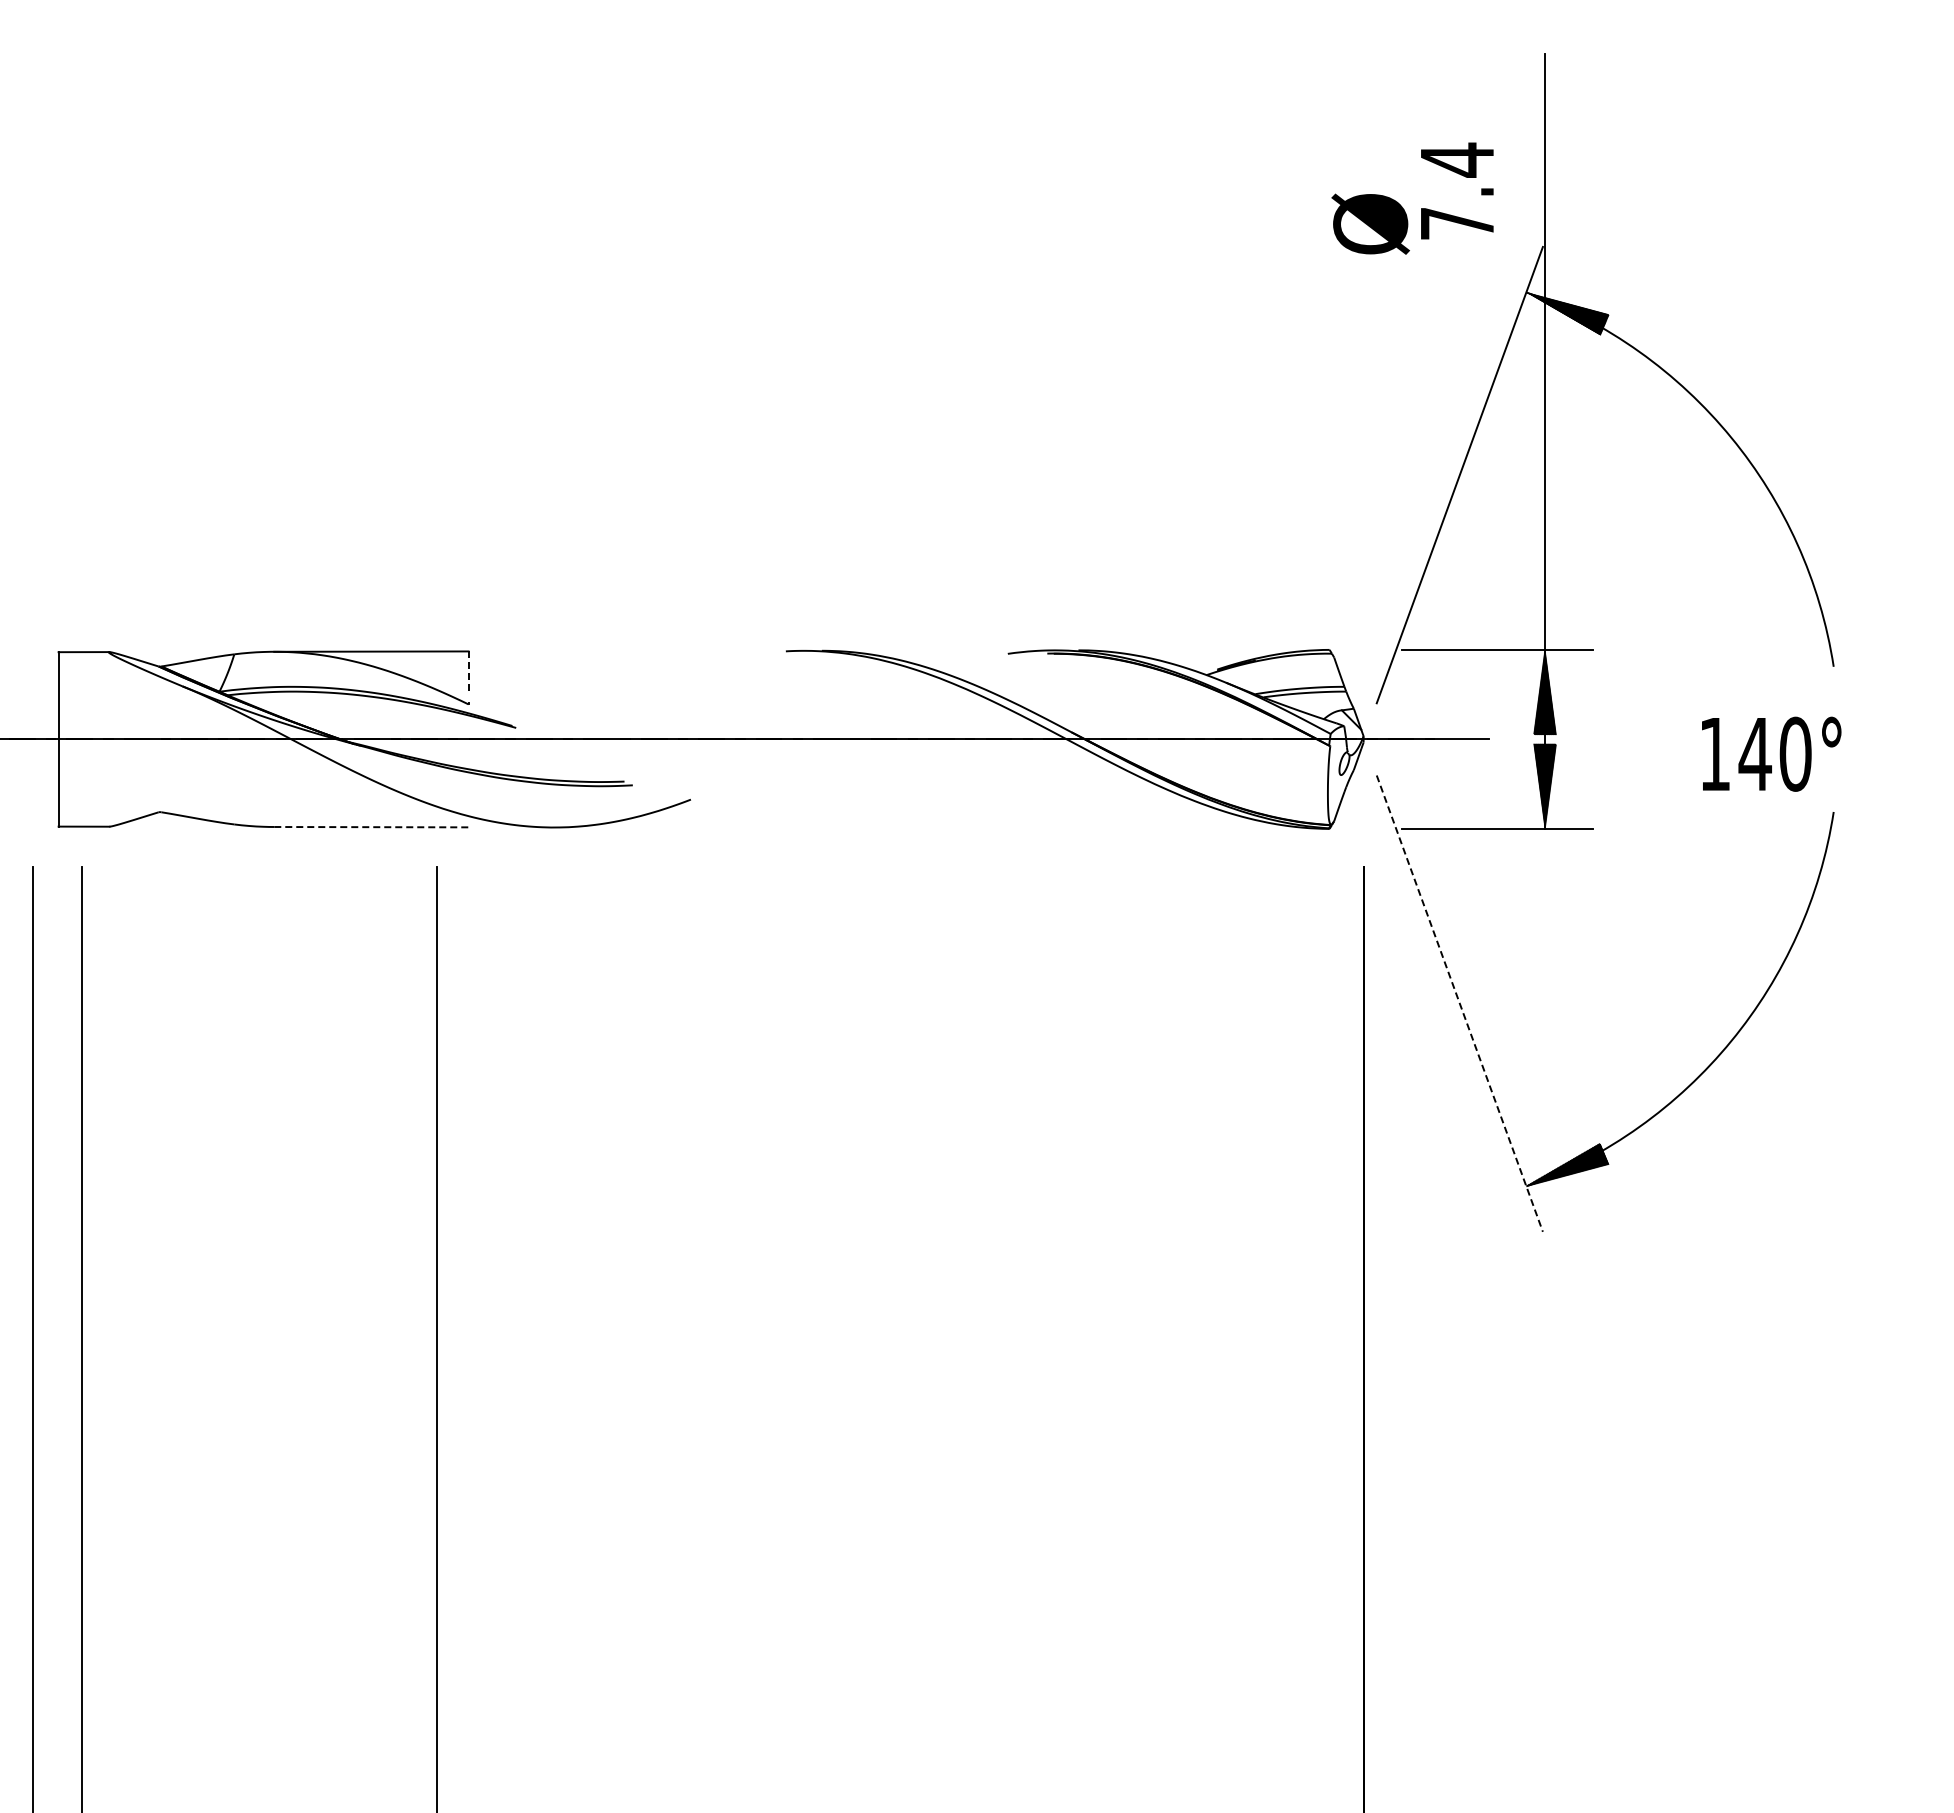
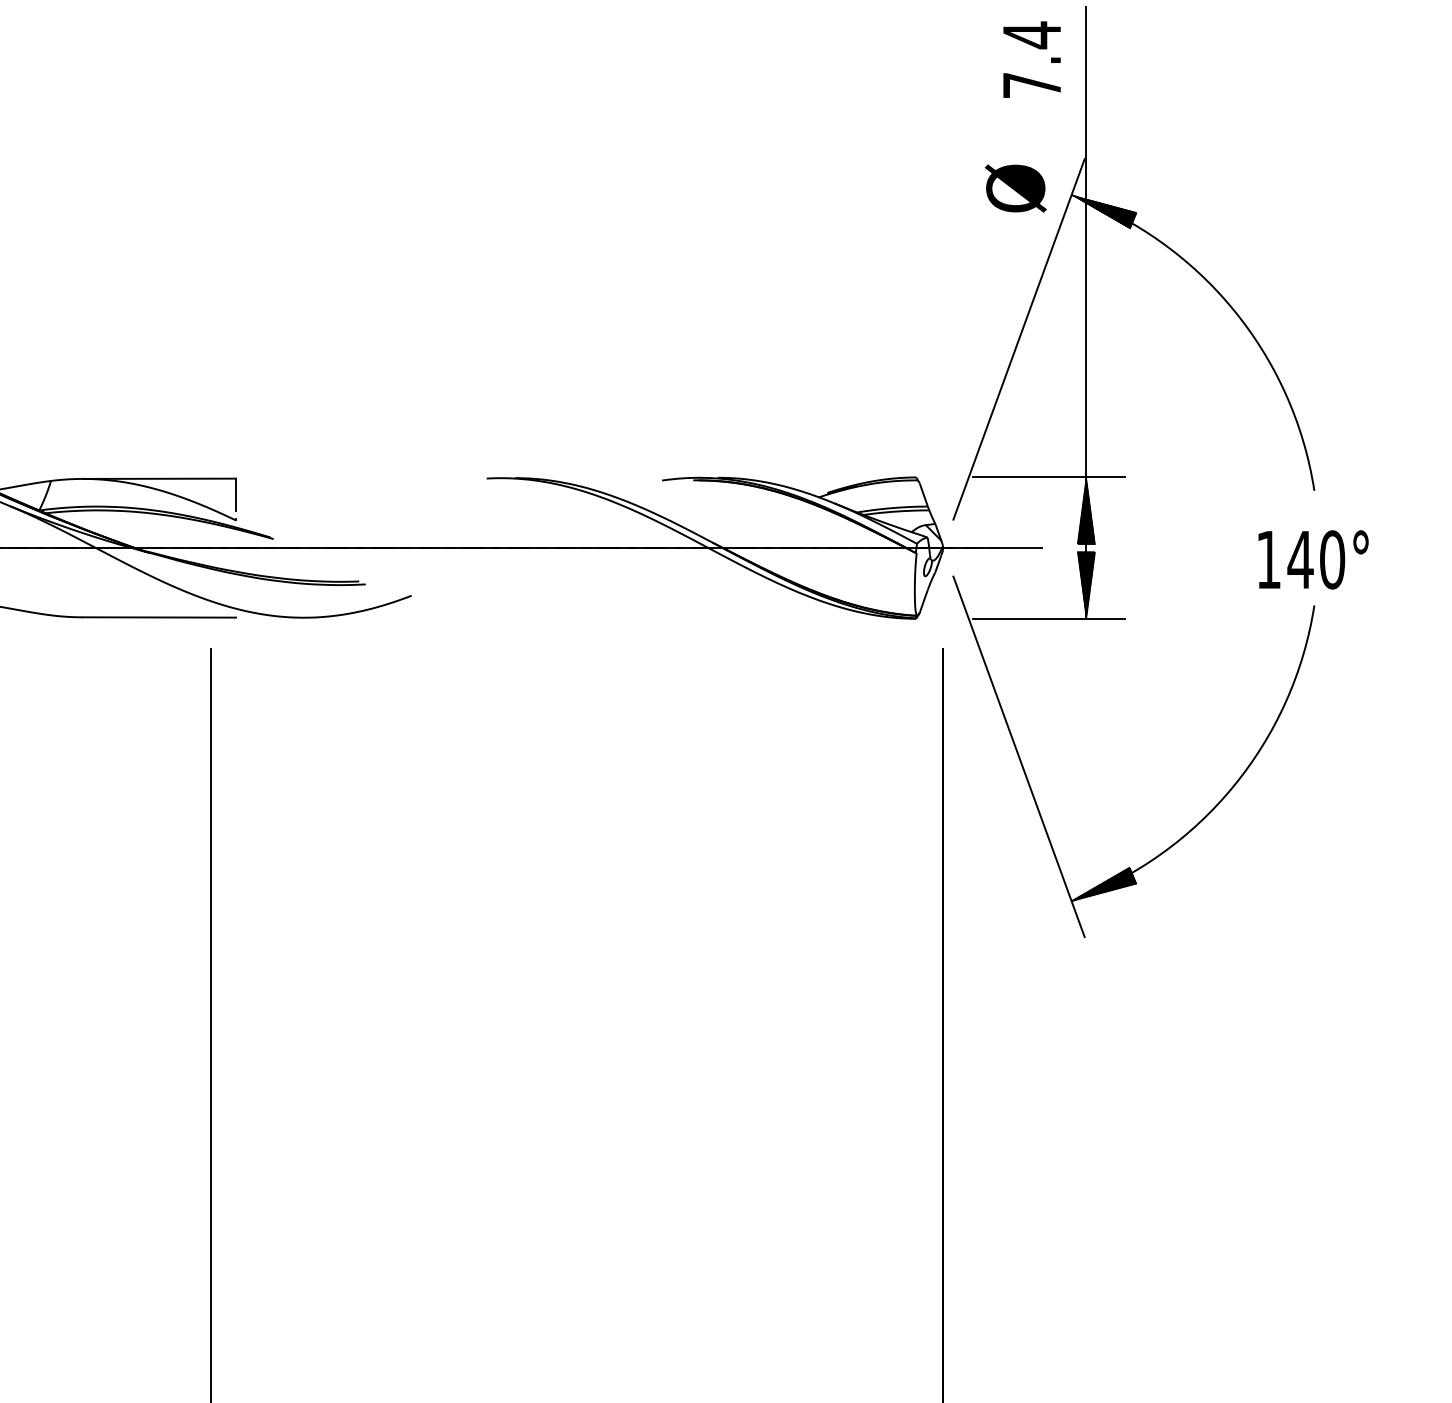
text: (1457, 190) -> (1032, 59), moved
text: (1370, 223) -> (1015, 188), moved
line: (468, 672) -> (236, 495), dashed -> solid
text: (1771, 753) -> (1313, 559), moved
line: (371, 827) -> (159, 617), dashed -> solid
line: (1459, 1003) -> (1018, 756), dashed -> solid

